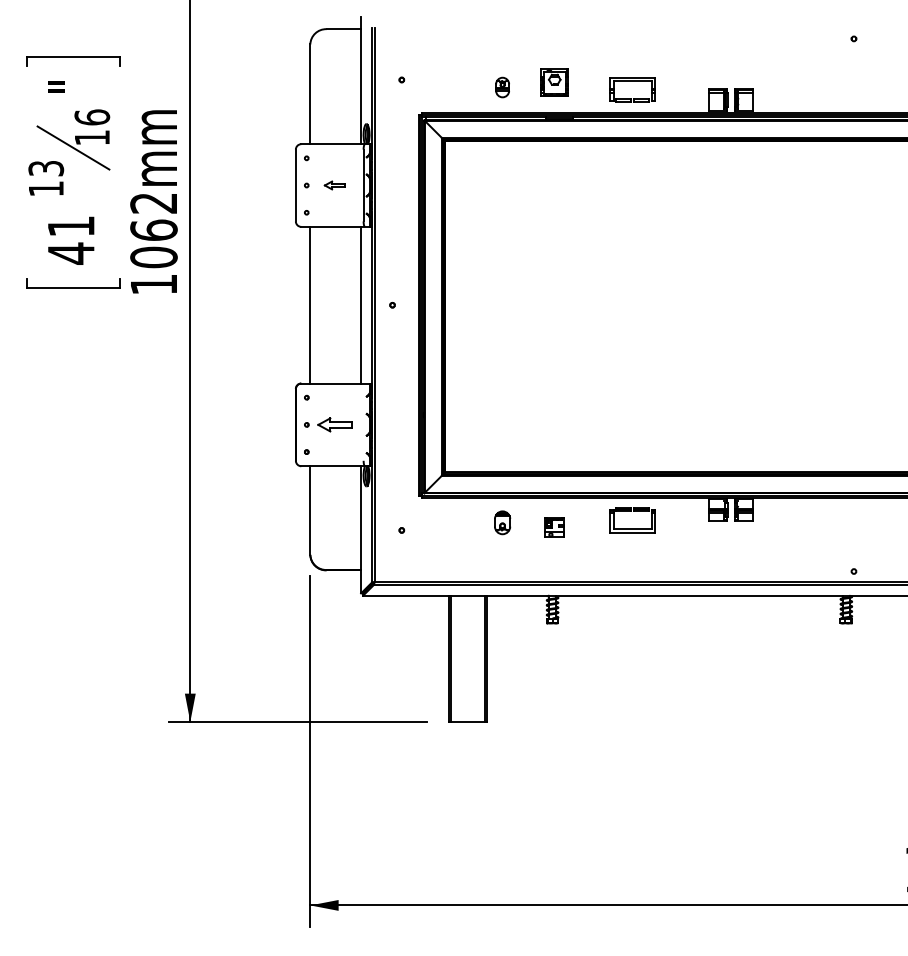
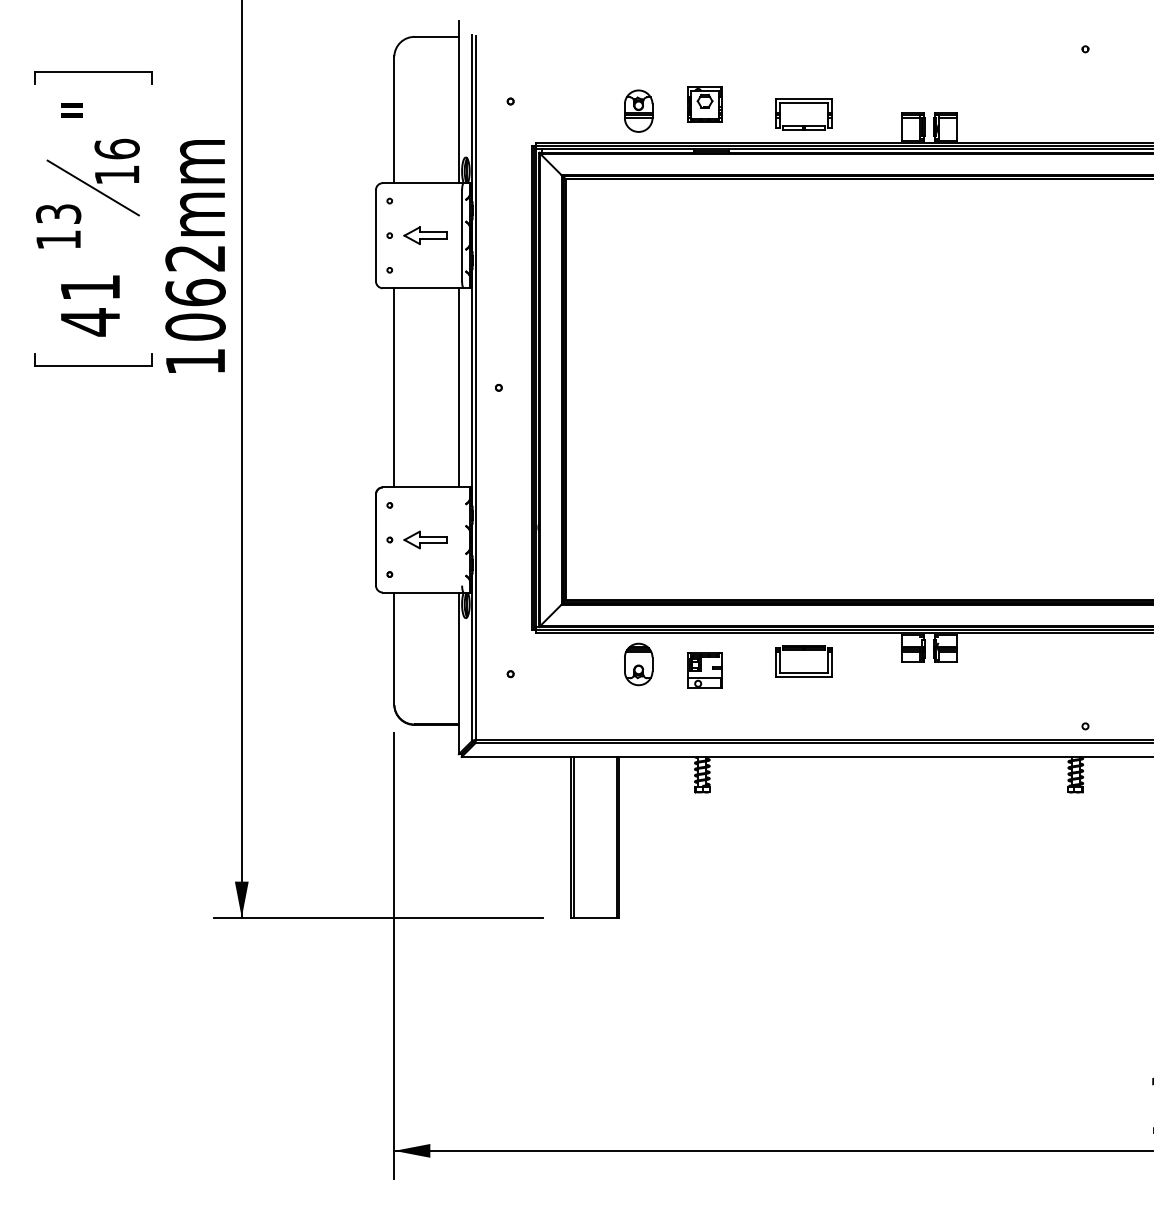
part: (502, 87) -> (638, 110), size x1.67
part: (334, 185) -> (425, 235), size x1.67
part: (502, 522) -> (638, 664), size x1.43
part: (554, 527) -> (704, 670), size x1.43

